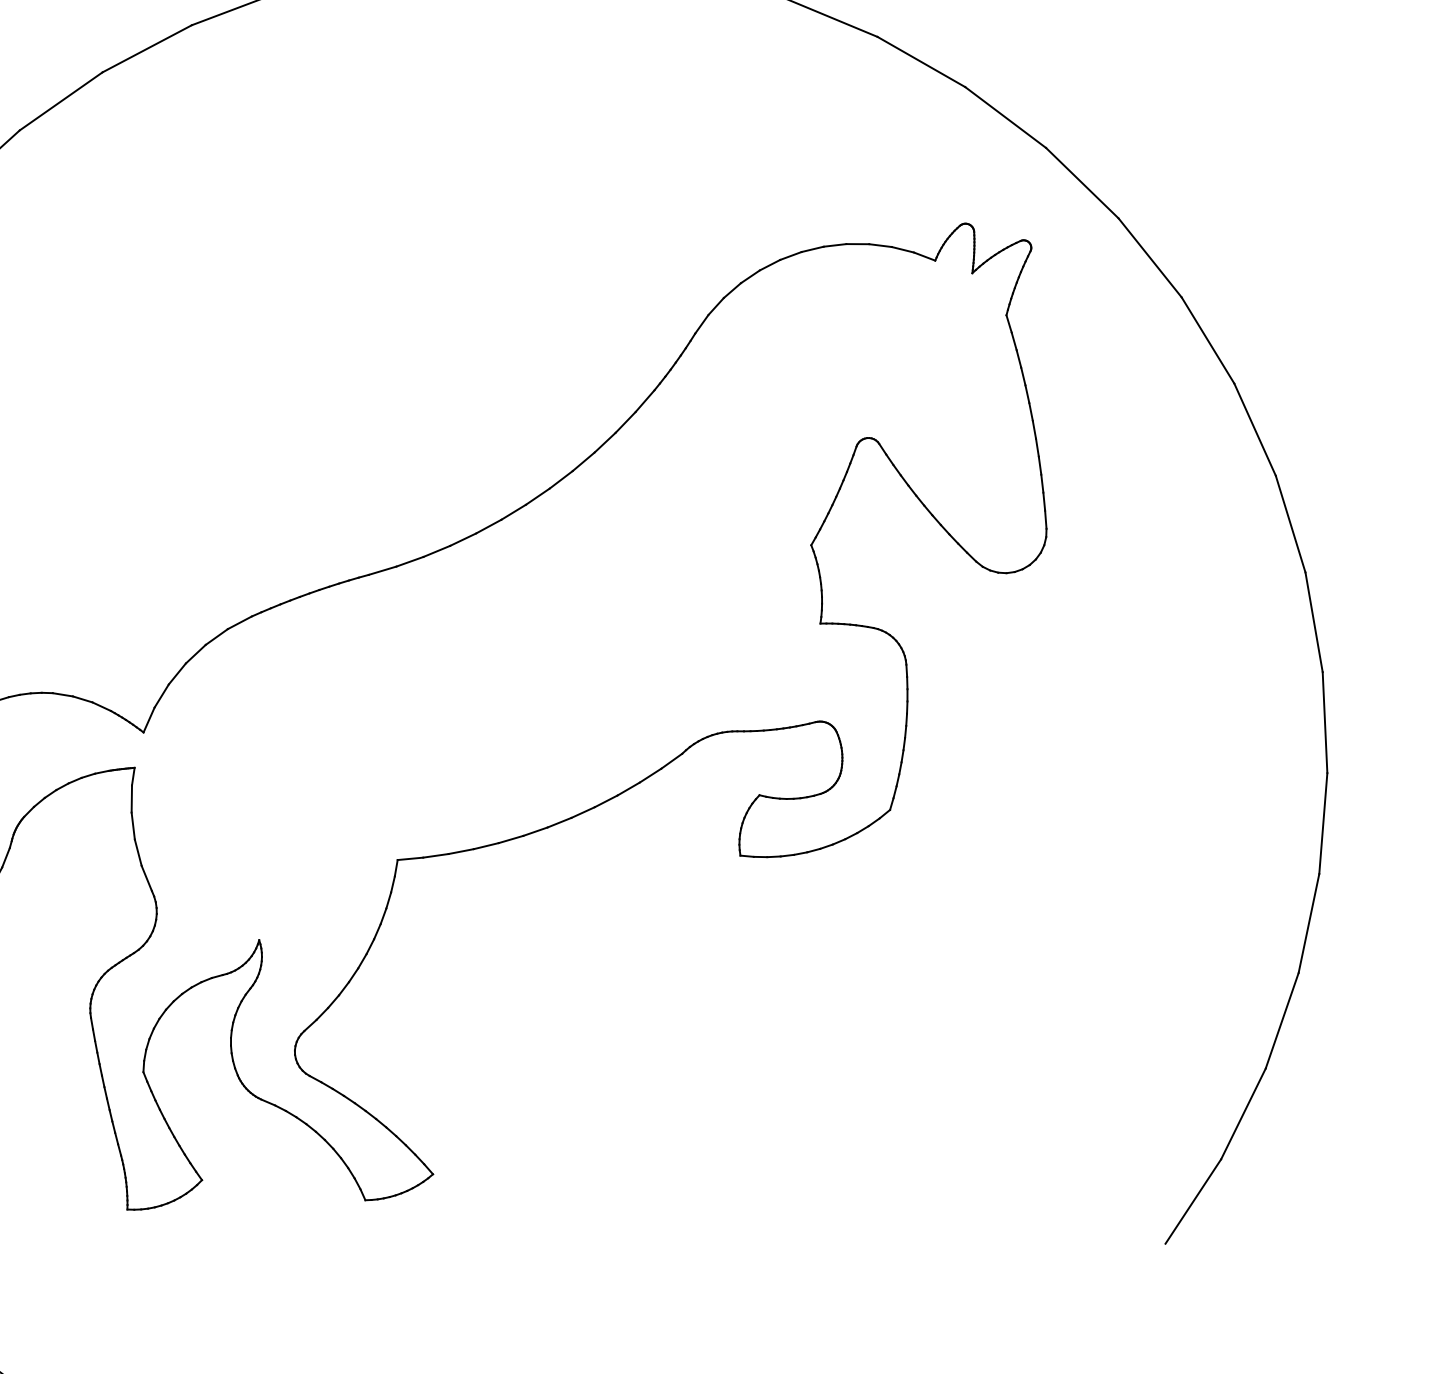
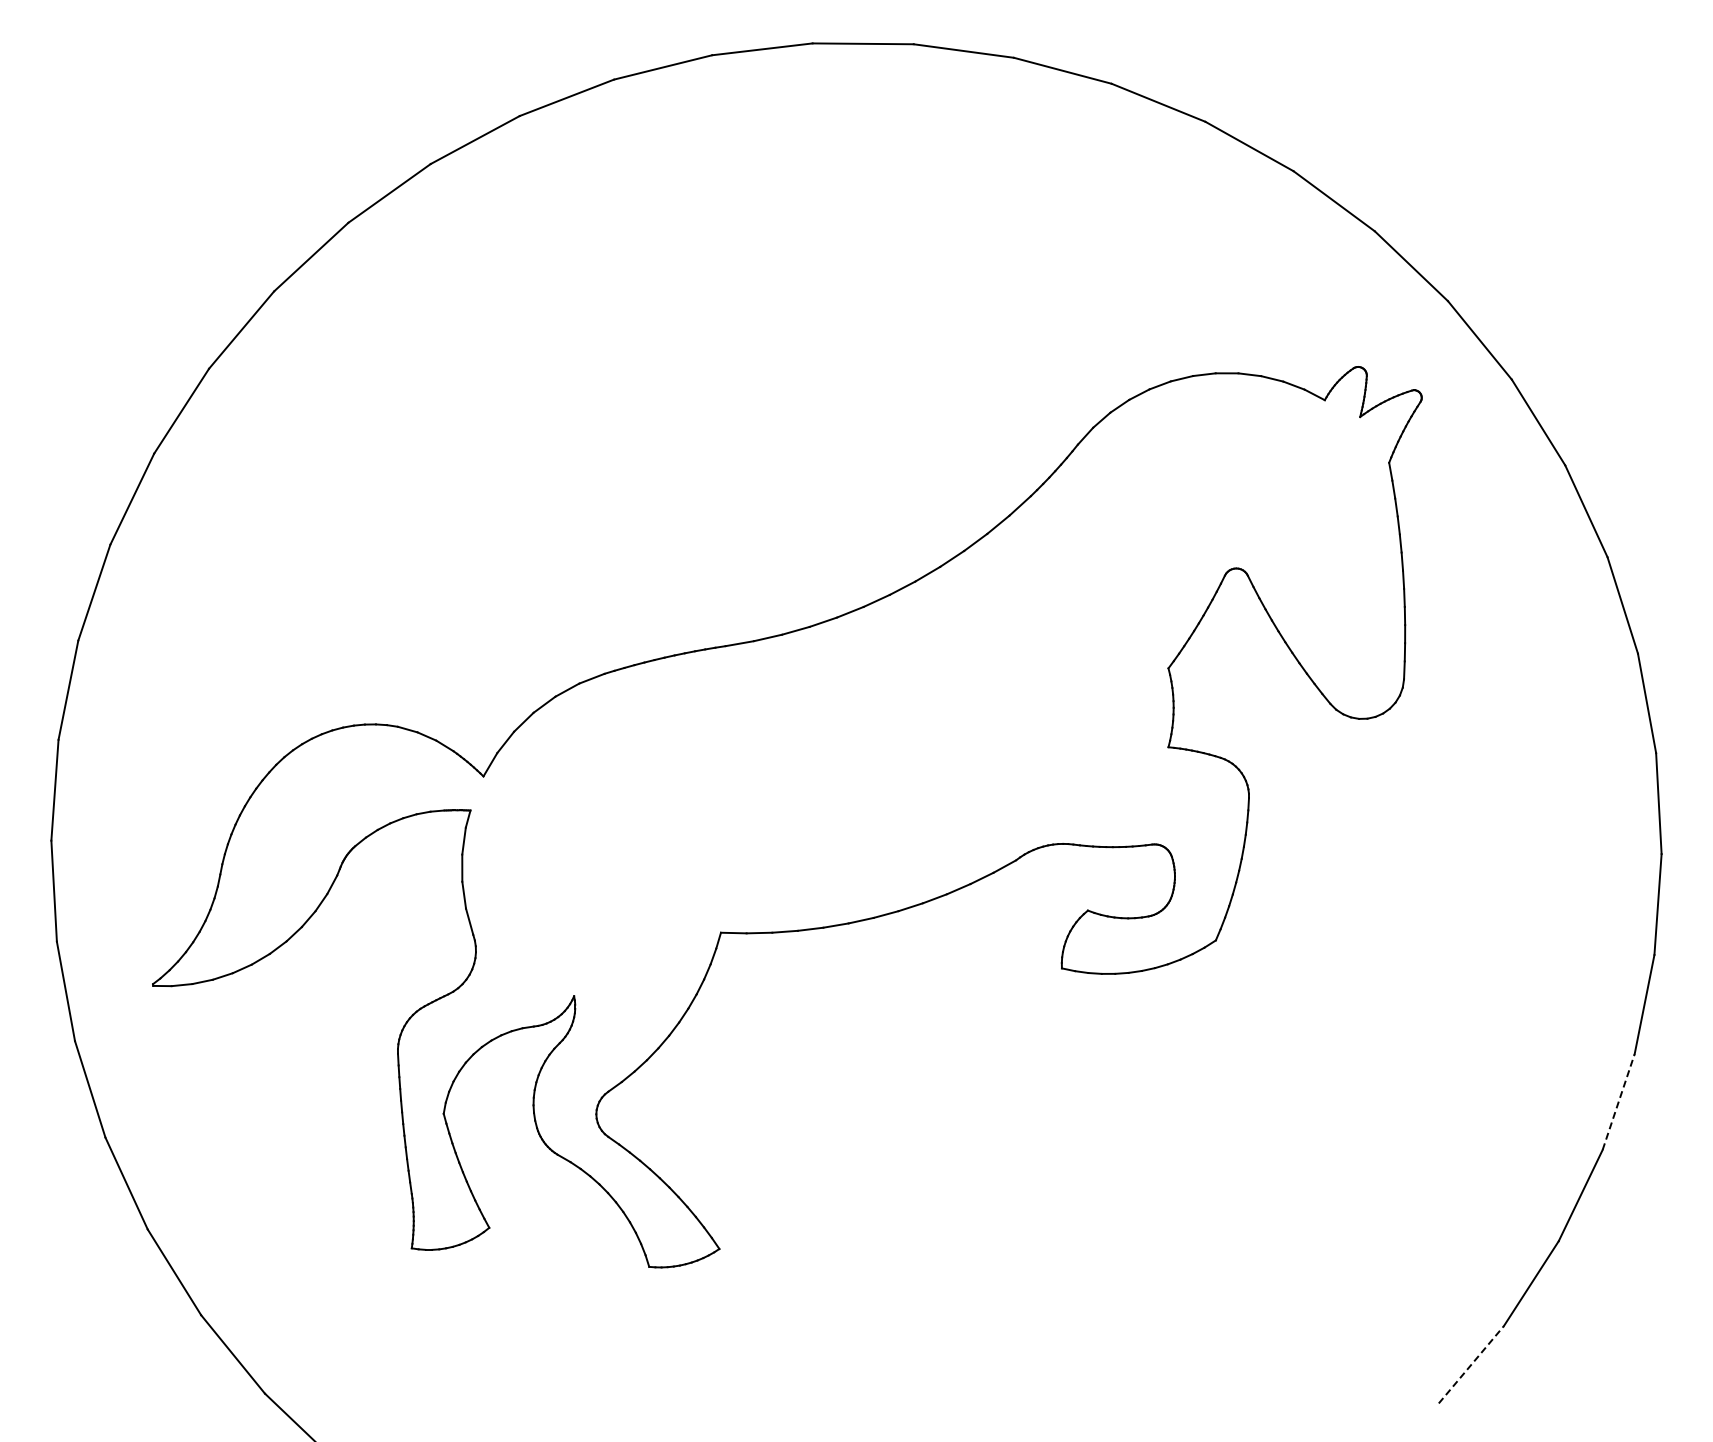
line: (1308, 923) -> (1618, 1102), solid -> dashed
line: (1193, 1201) -> (1471, 1364), solid -> dashed

